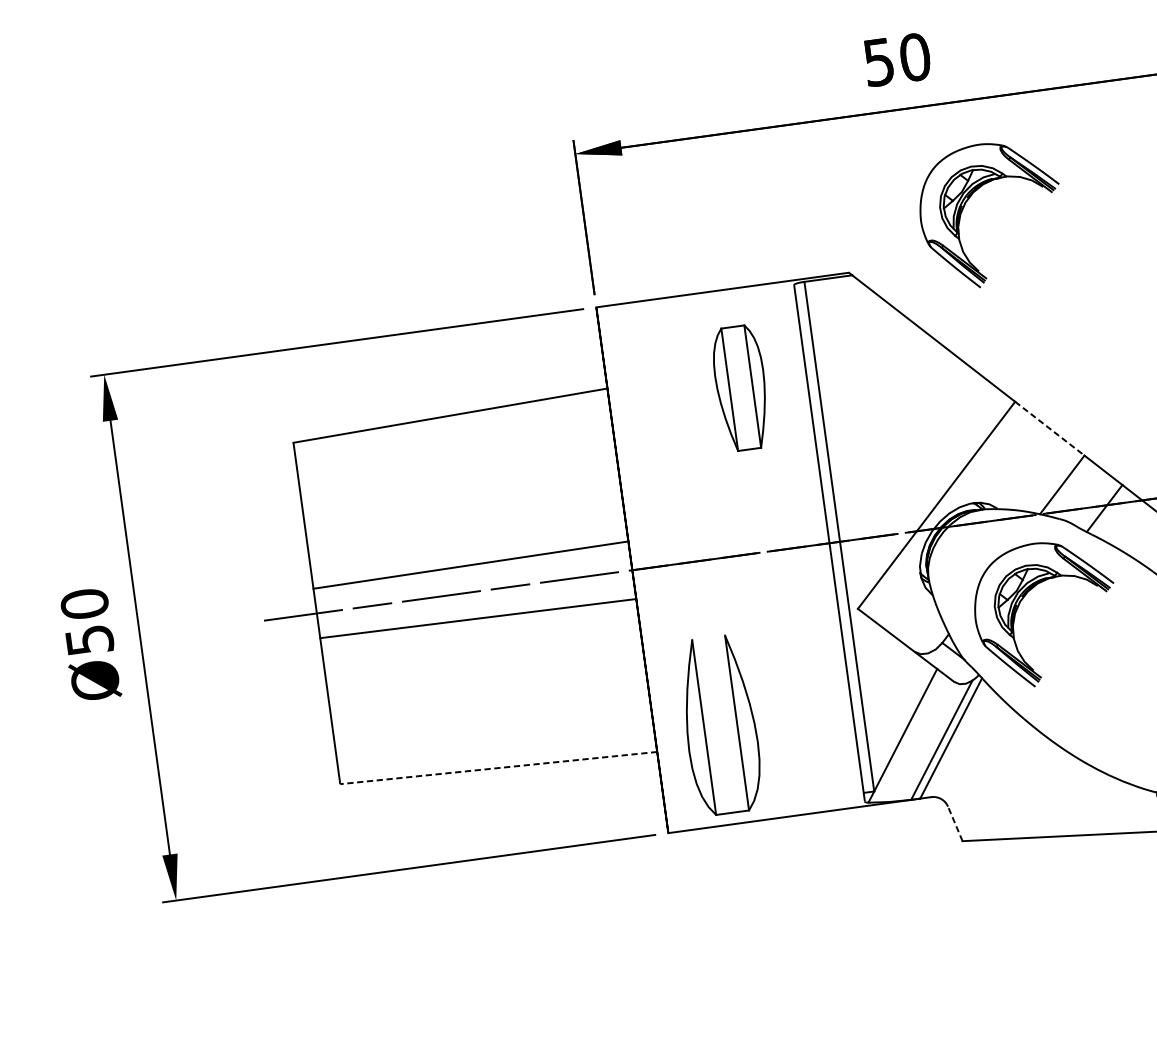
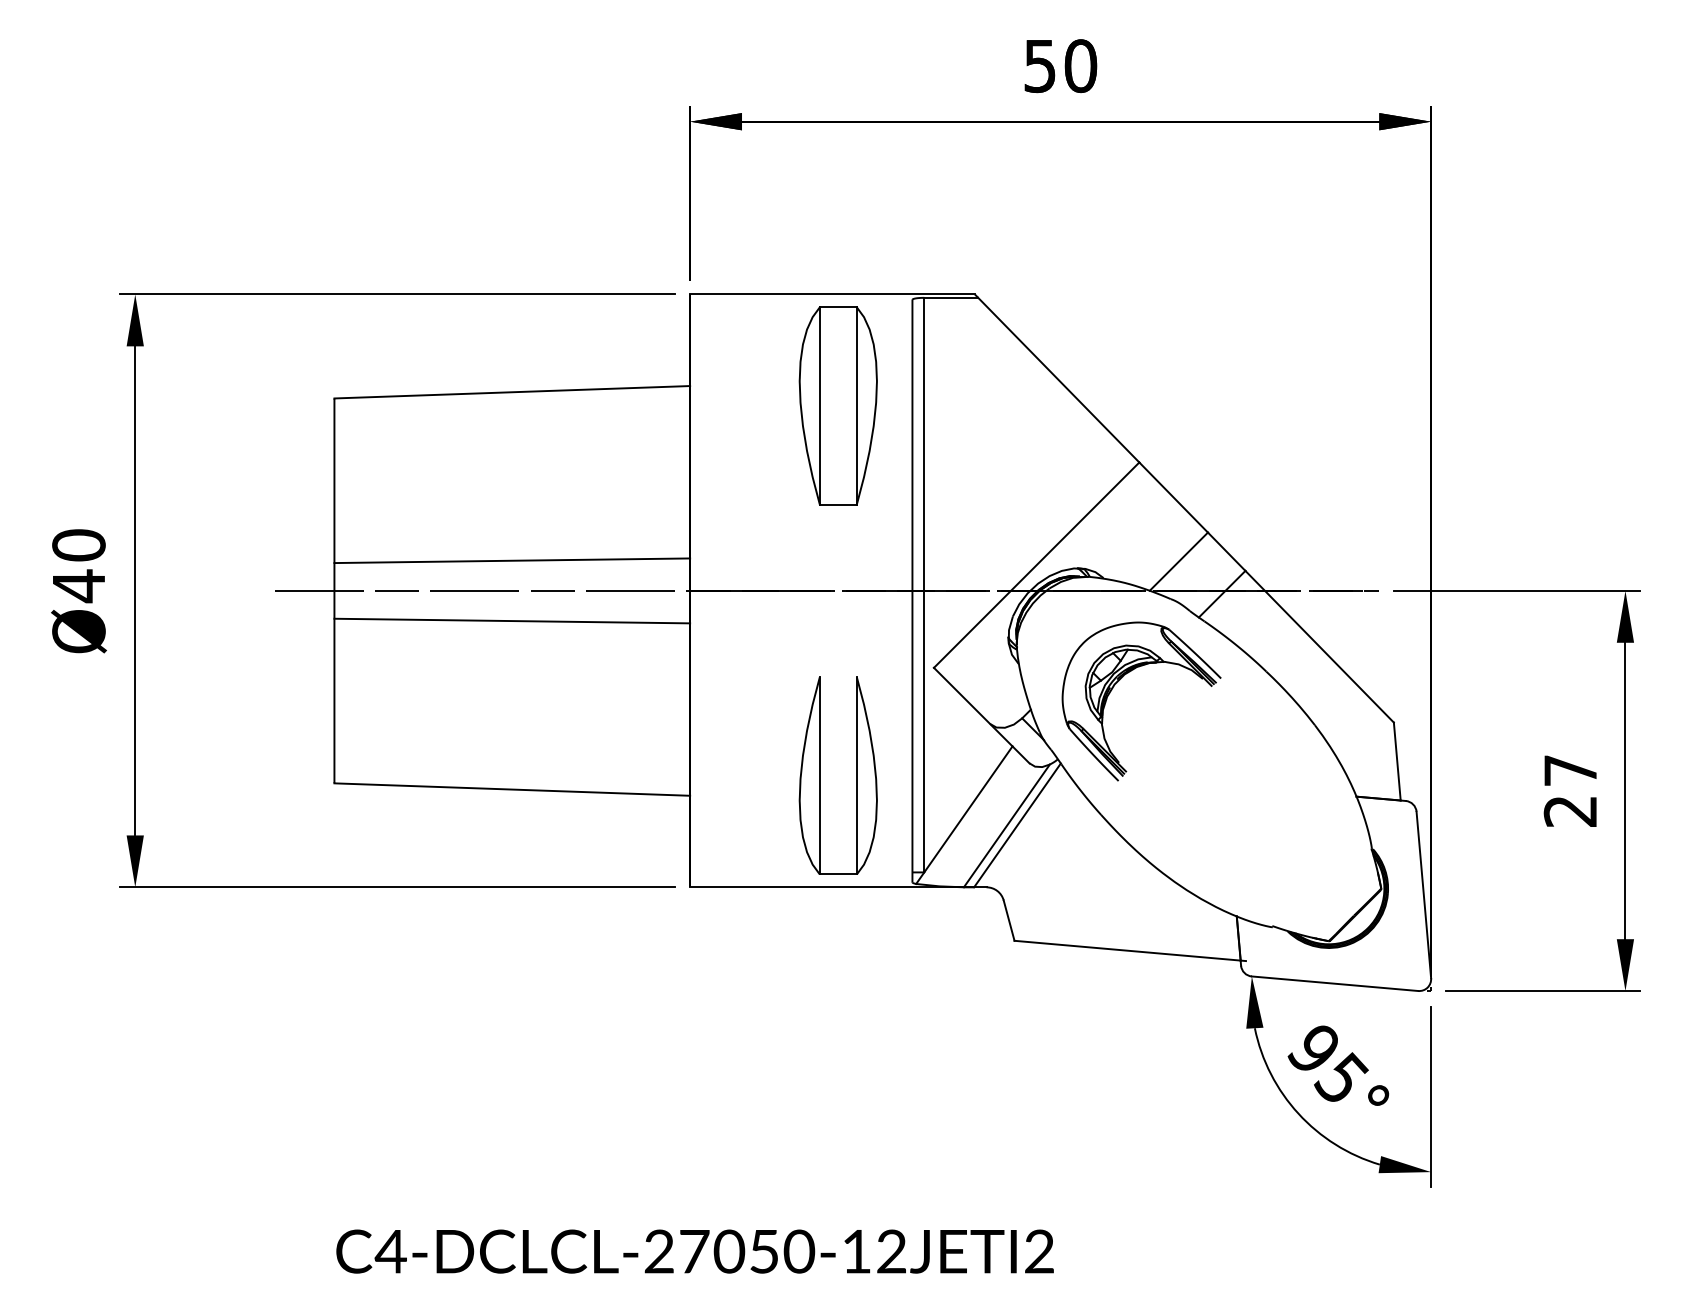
part: (970, 197) -> (1120, 229), removed
part: (740, 387) -> (837, 405), size x1.43
line: (1050, 428) -> (1174, 497), dashed -> solid
text: (90, 640) -> (79, 586), Ø50 -> Ø40
part: (704, 727) -> (820, 775), moved
line: (498, 767) -> (512, 789), dashed -> solid
line: (955, 823) -> (1009, 920), dashed -> solid

